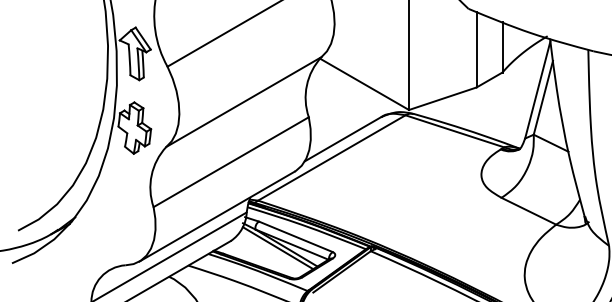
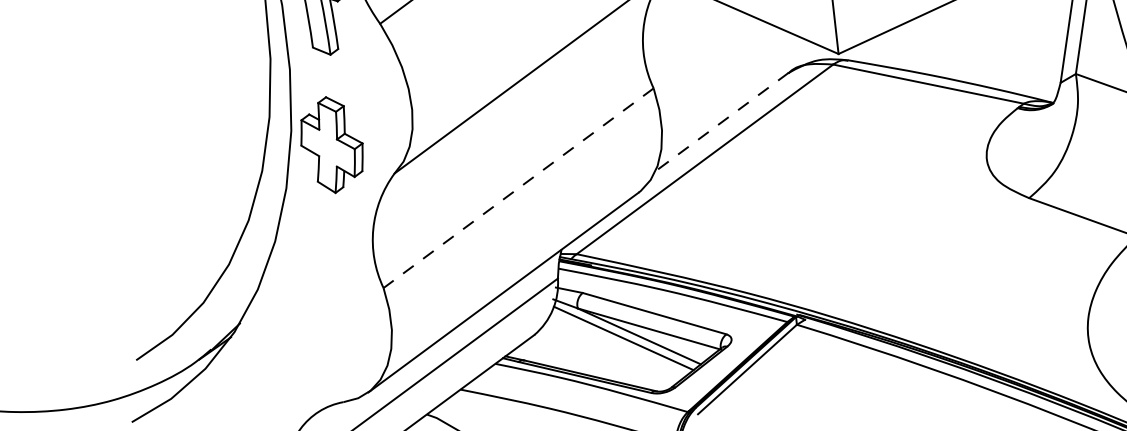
line: (342, 139) -> (720, 122), solid -> dashed
line: (231, 162) -> (519, 188), solid -> dashed

